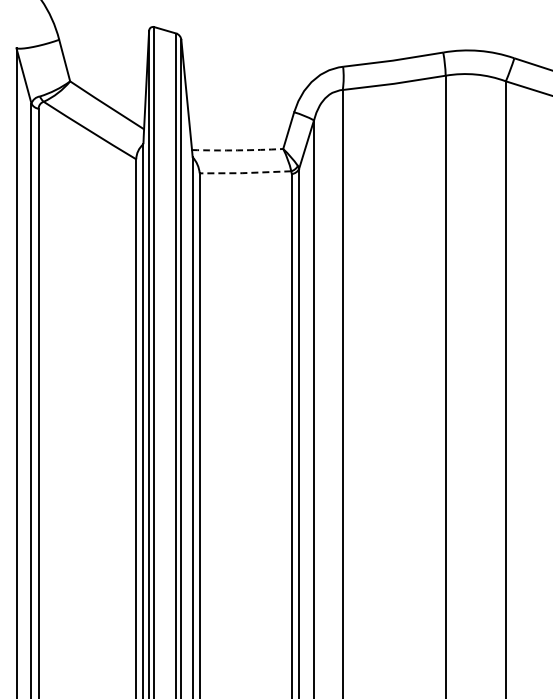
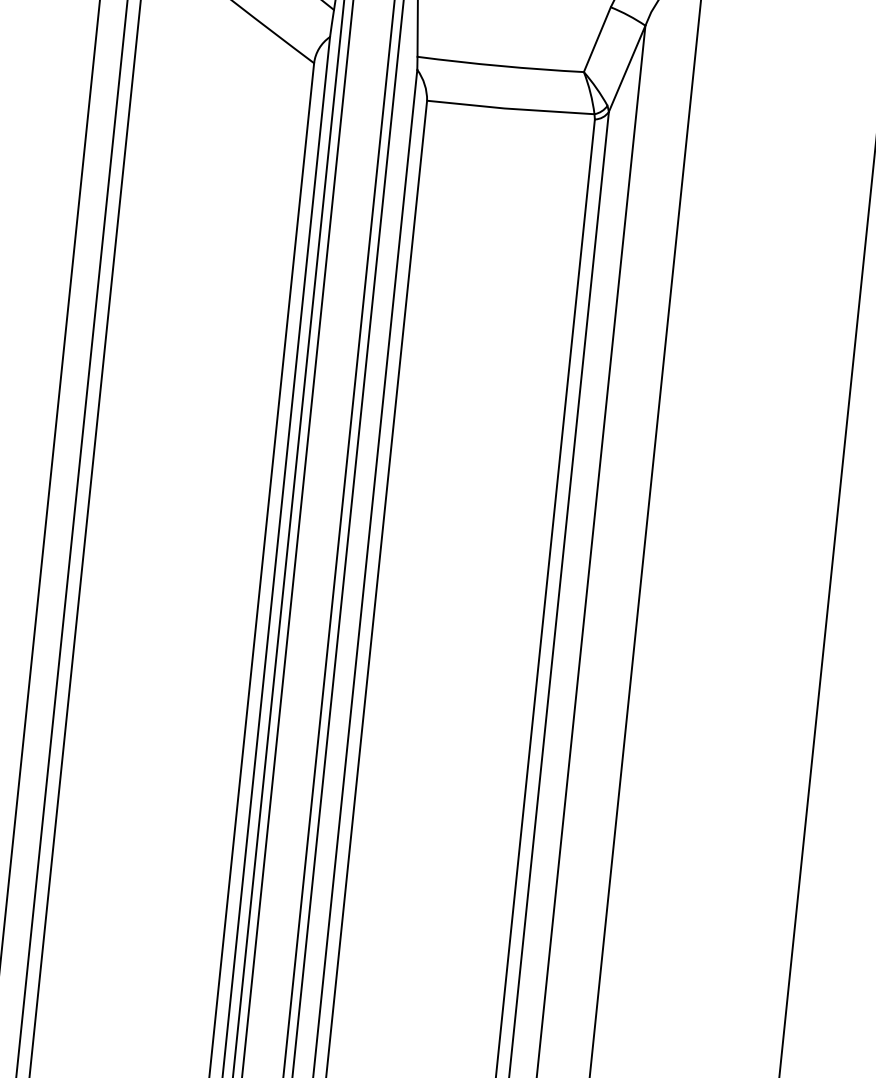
arc: (237, 150) -> (500, 66), dashed -> solid
line: (245, 173) -> (510, 109), dashed -> solid

